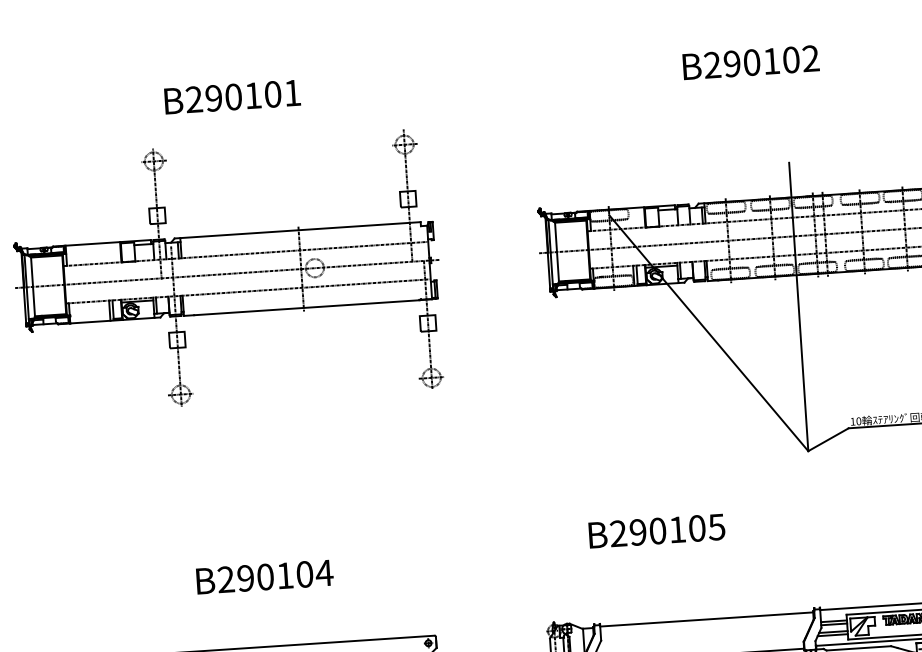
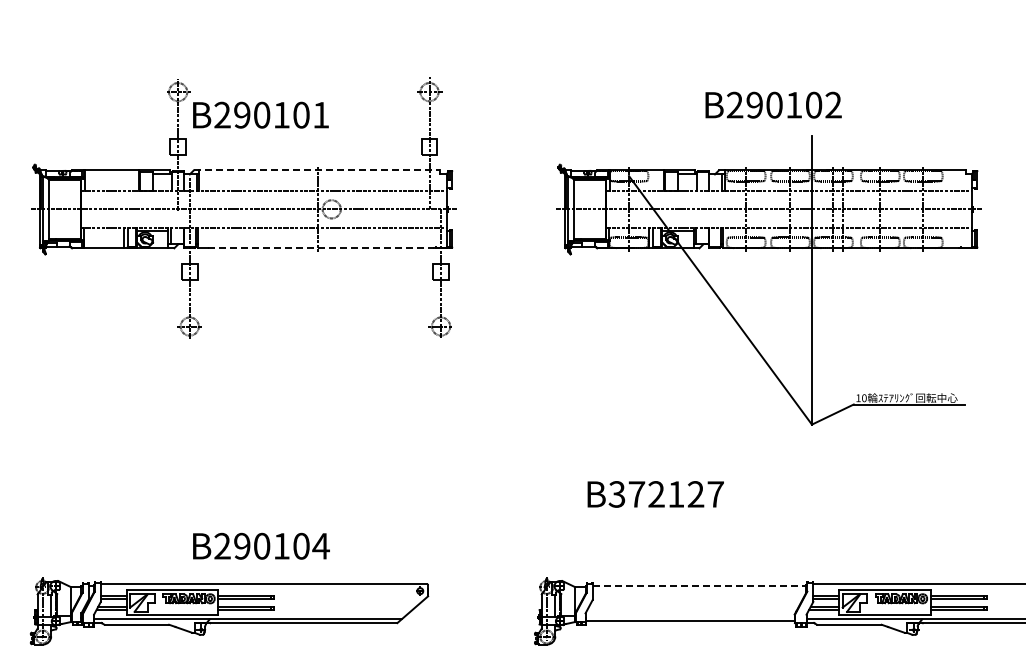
text: (750, 61) -> (773, 104), moved
text: (232, 96) -> (260, 114), moved
line: (298, 230) -> (317, 170), solid -> dashed
line: (307, 307) -> (321, 248), solid -> dashed
text: (666, 530) -> (665, 494), B290105 -> B372127
text: (264, 576) -> (261, 545), moved
line: (706, 619) -> (699, 585), solid -> dashed

